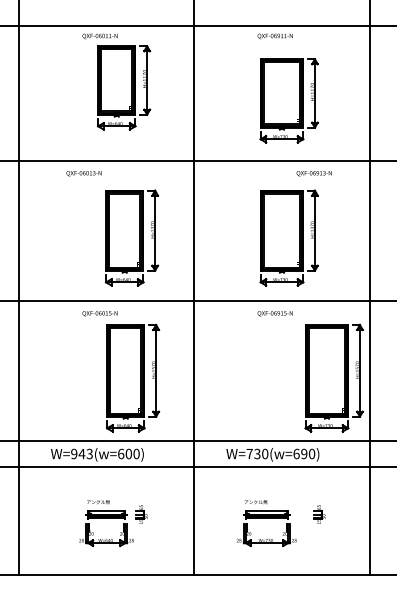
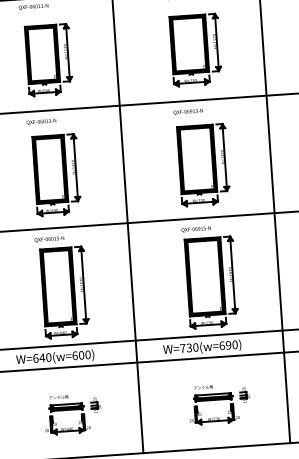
part: (124, 87) -> (49, 59), moved
text: (83, 173) -> (40, 121), moved
text: (313, 173) -> (187, 111), moved
part: (132, 237) -> (57, 174), moved
part: (133, 377) -> (65, 292), moved
part: (333, 377) -> (211, 282), moved
text: (81, 453) -> (41, 357), W=943(w=600) -> W=640(w=600)
part: (266, 523) -> (213, 404), moved

